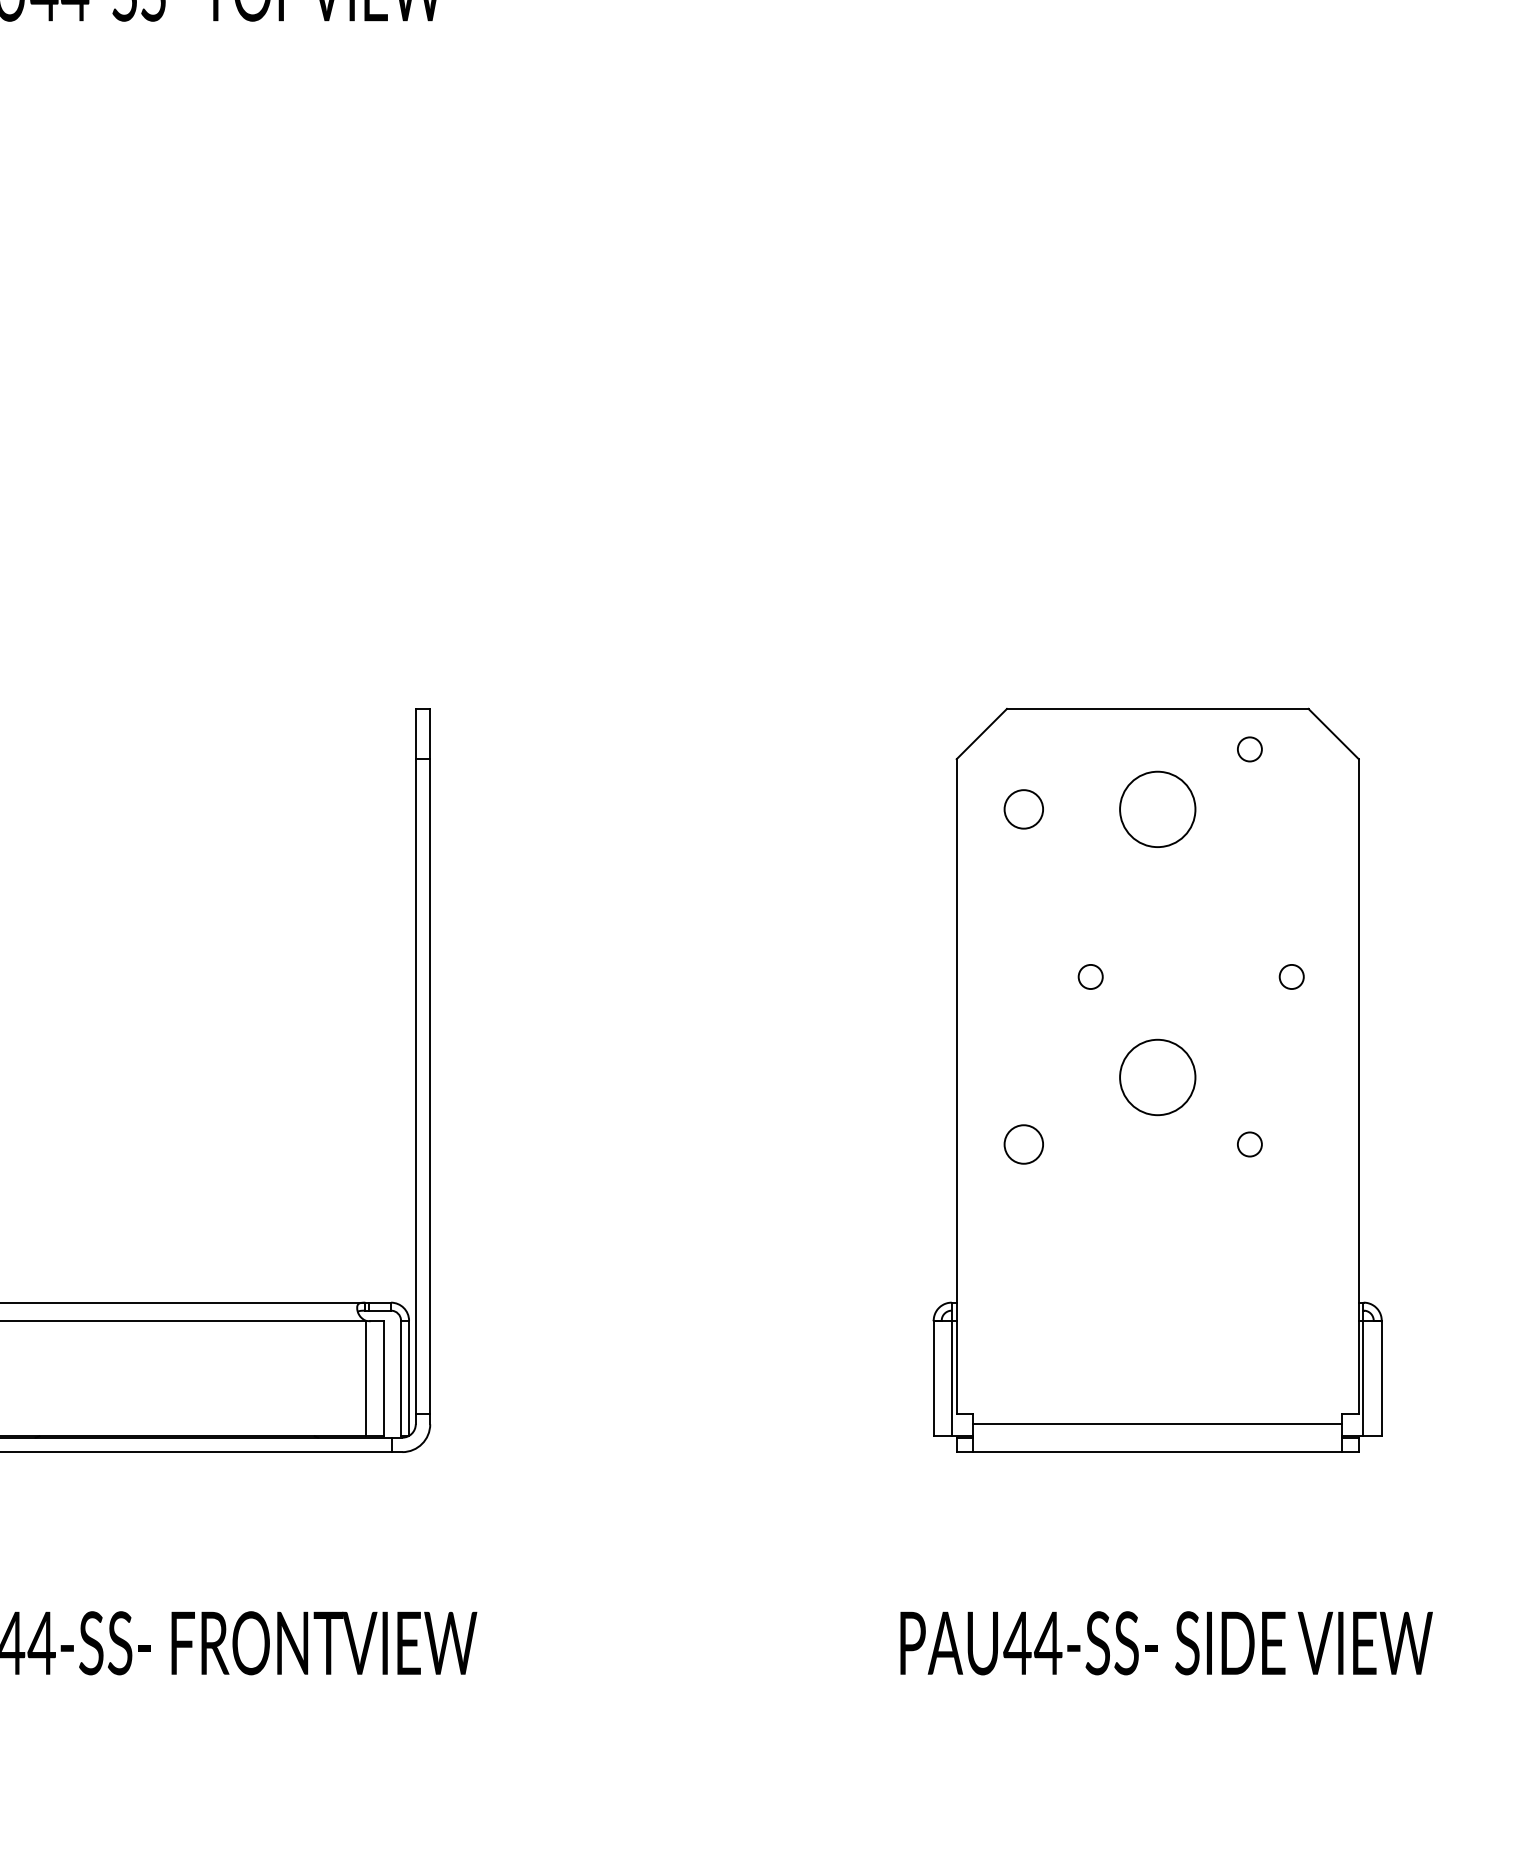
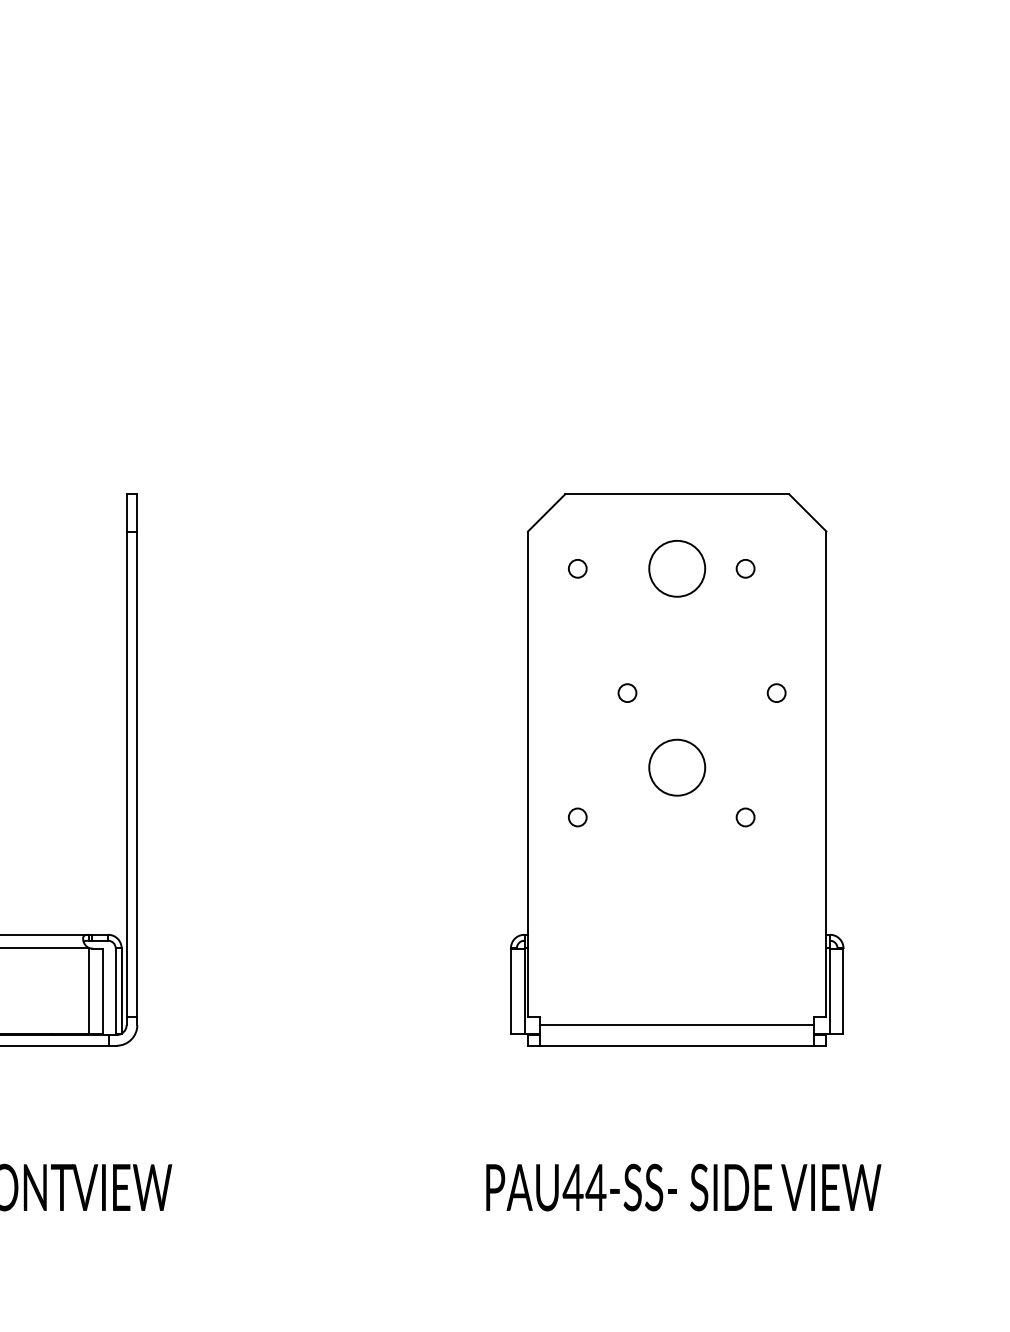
circle: (1249, 749) -> (745, 568), moved
circle: (1023, 809) -> (577, 568), size x0.62
circle: (1023, 1144) -> (577, 817), size x0.62

